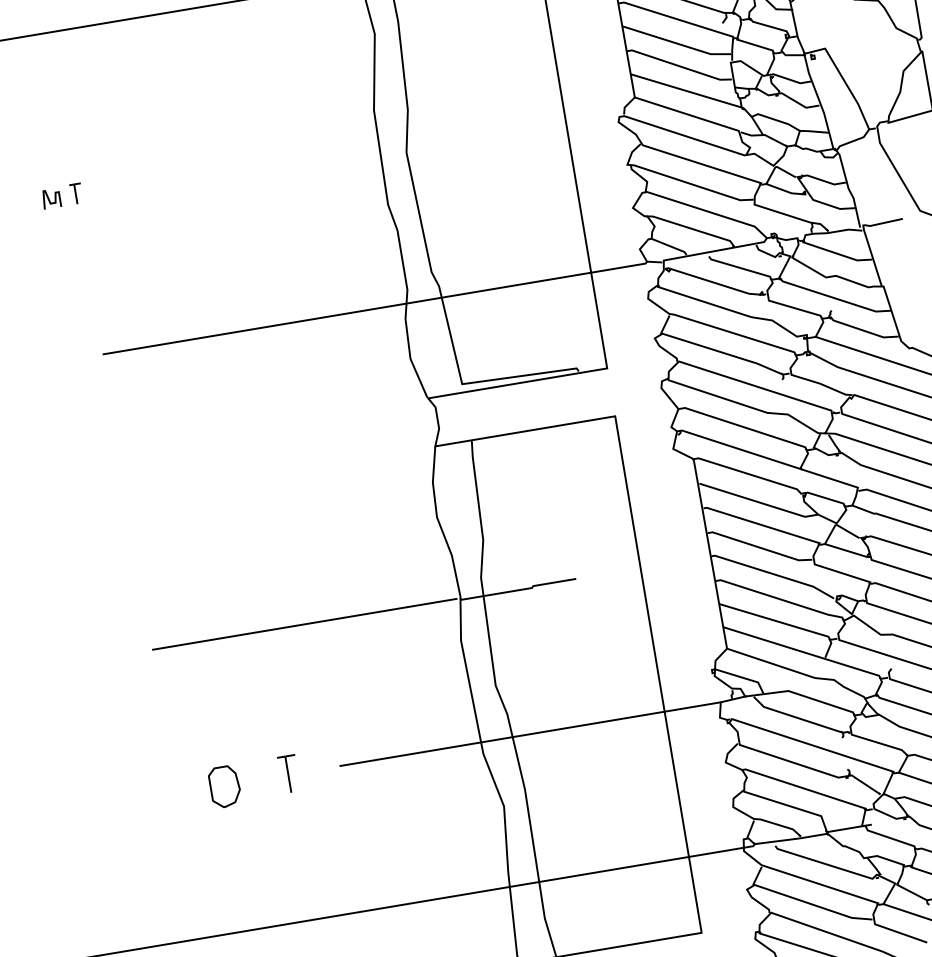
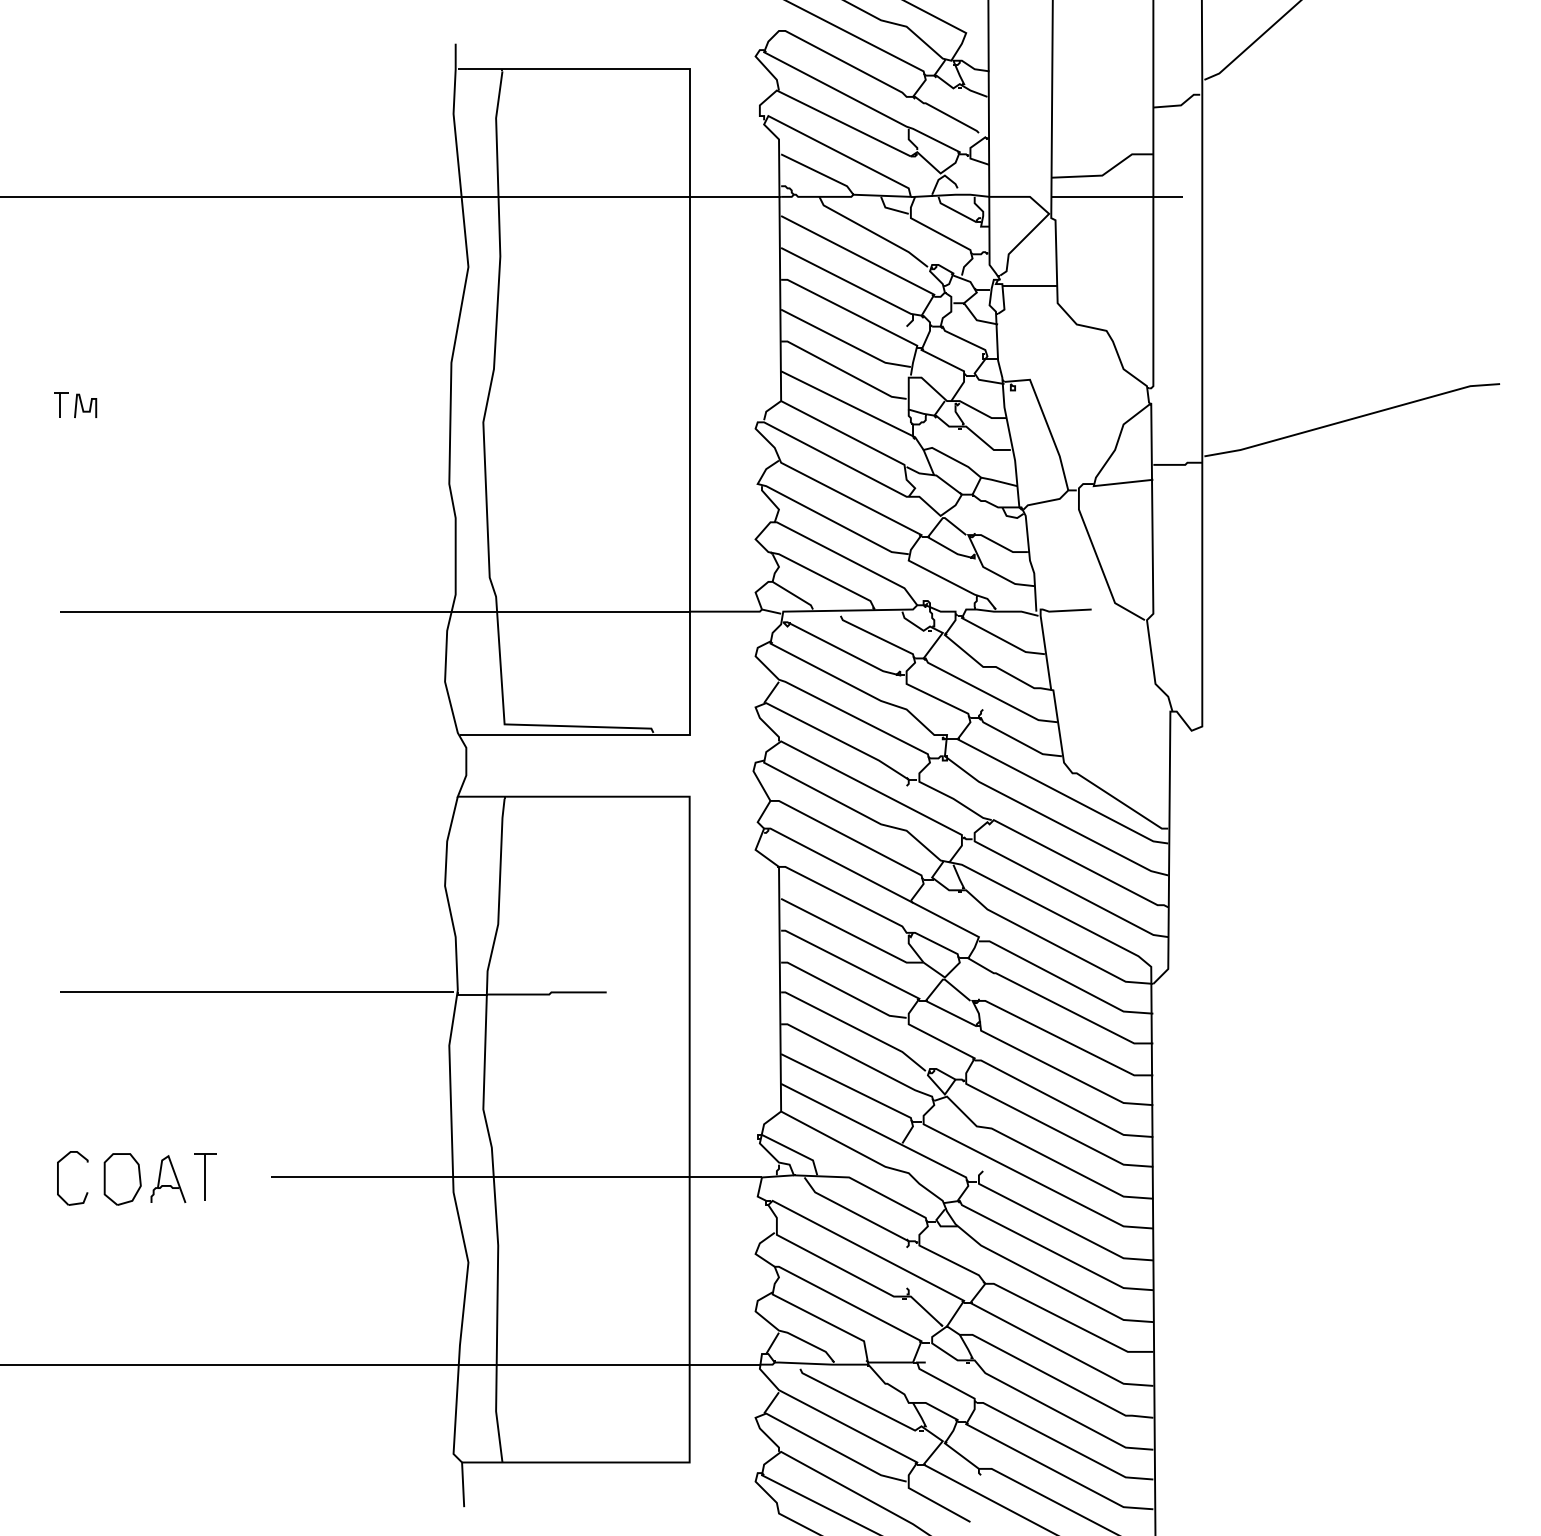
curve: (49, 199) -> (83, 406), moved
part: (260, 780) -> (168, 1178), added
part: (175, 794) -> (58, 1178), added

